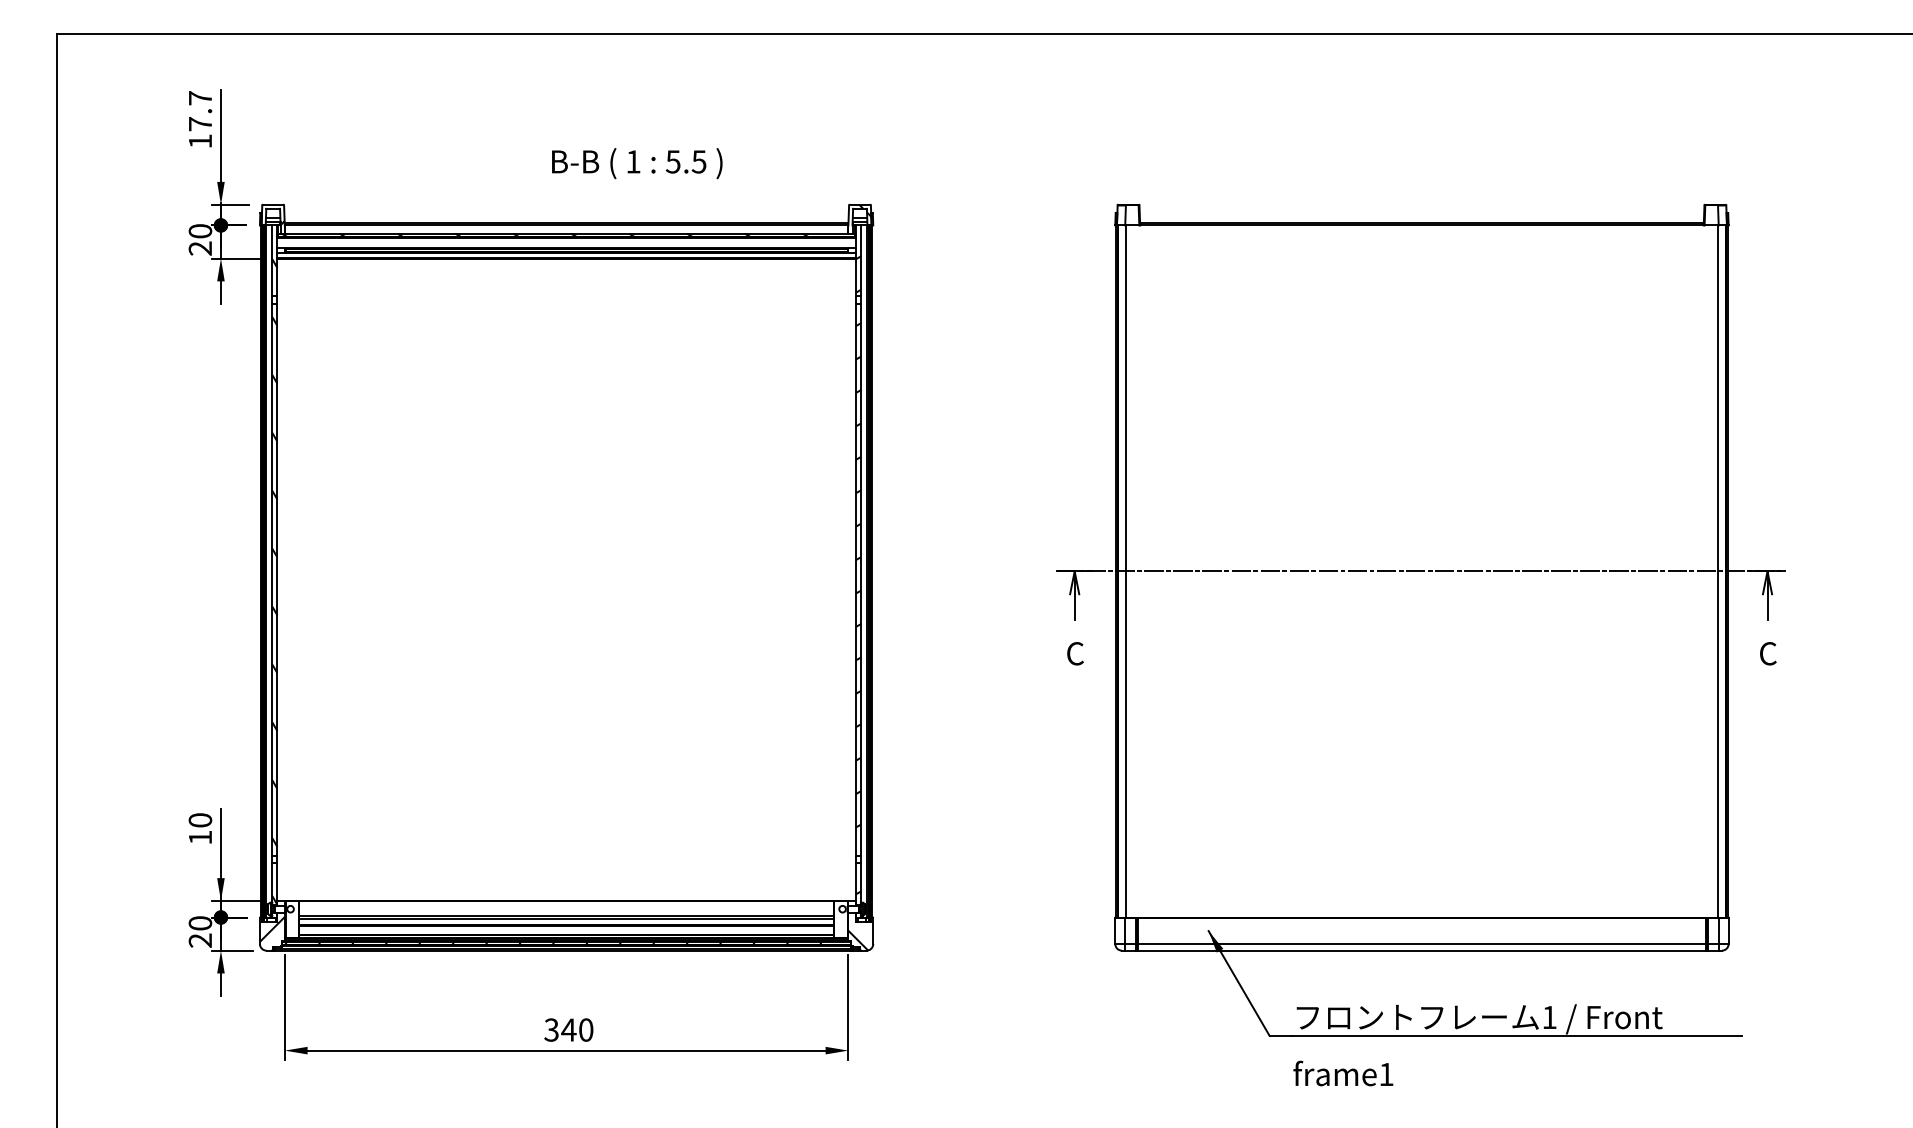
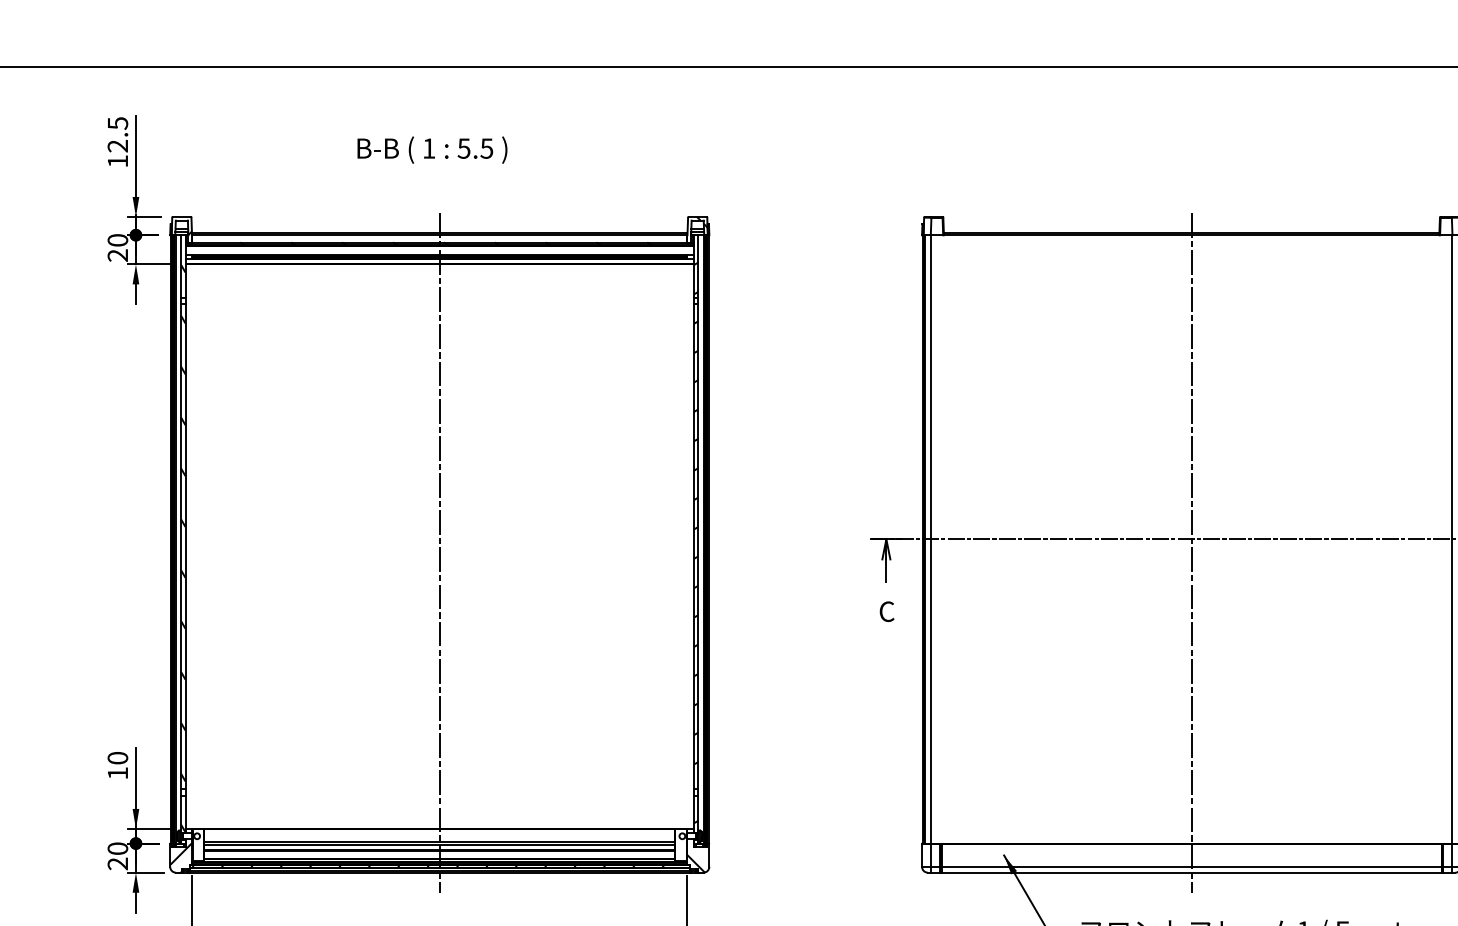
text: (200, 111) -> (117, 135), 17.7 -> 12.5
text: (637, 163) -> (432, 150), moved
line: (566, 586) -> (439, 552), added
line: (1421, 586) -> (1191, 552), added

